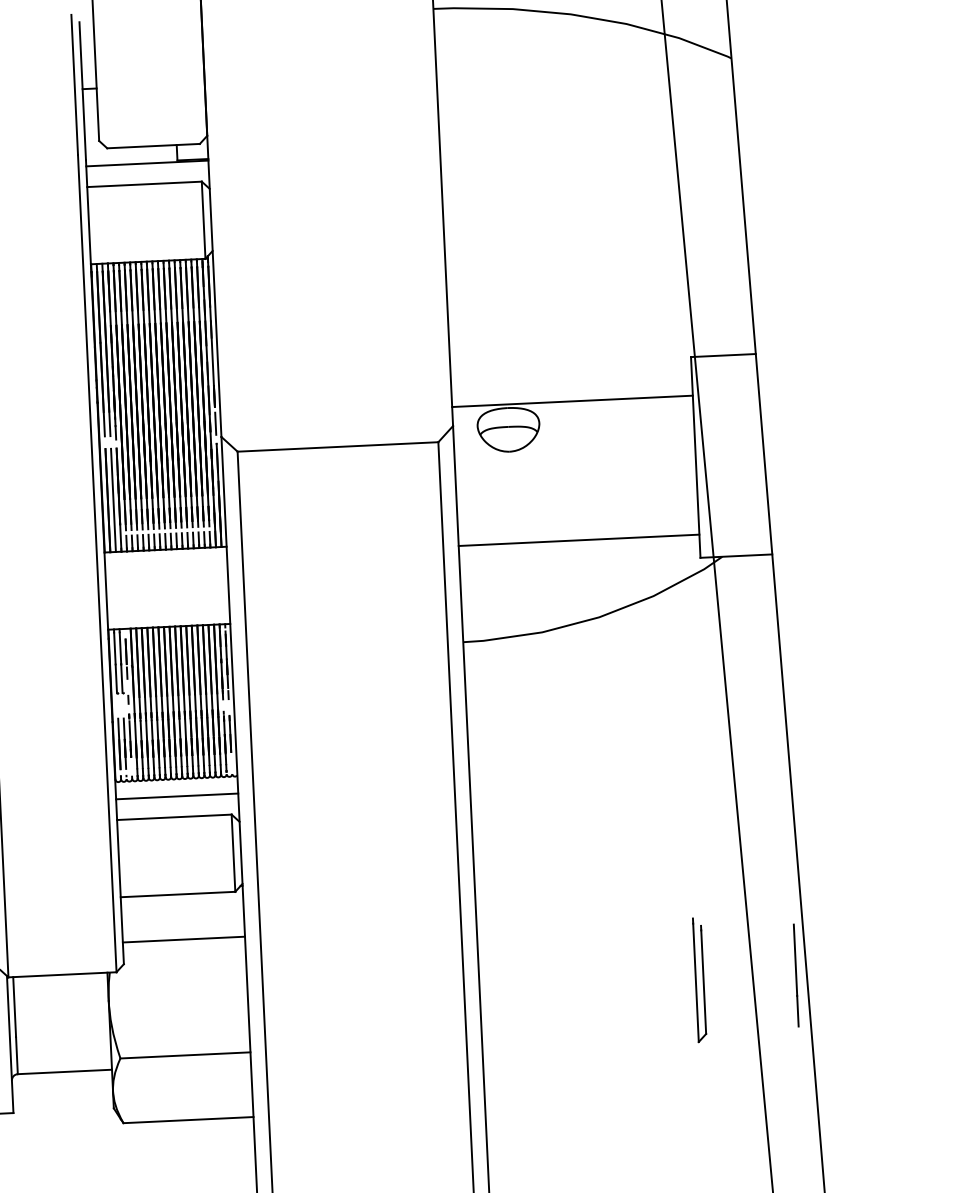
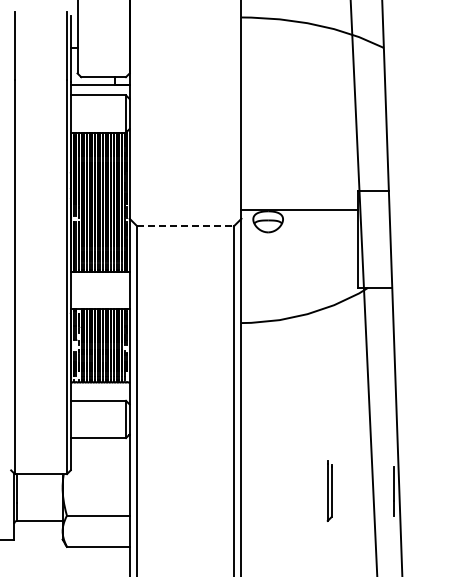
line: (339, 447) -> (186, 226), solid -> dashed
line: (578, 540) -> (299, 276), removed
line: (175, 795) -> (99, 390), removed
line: (182, 938) -> (99, 459), removed
part: (699, 978) -> (329, 490), moved

